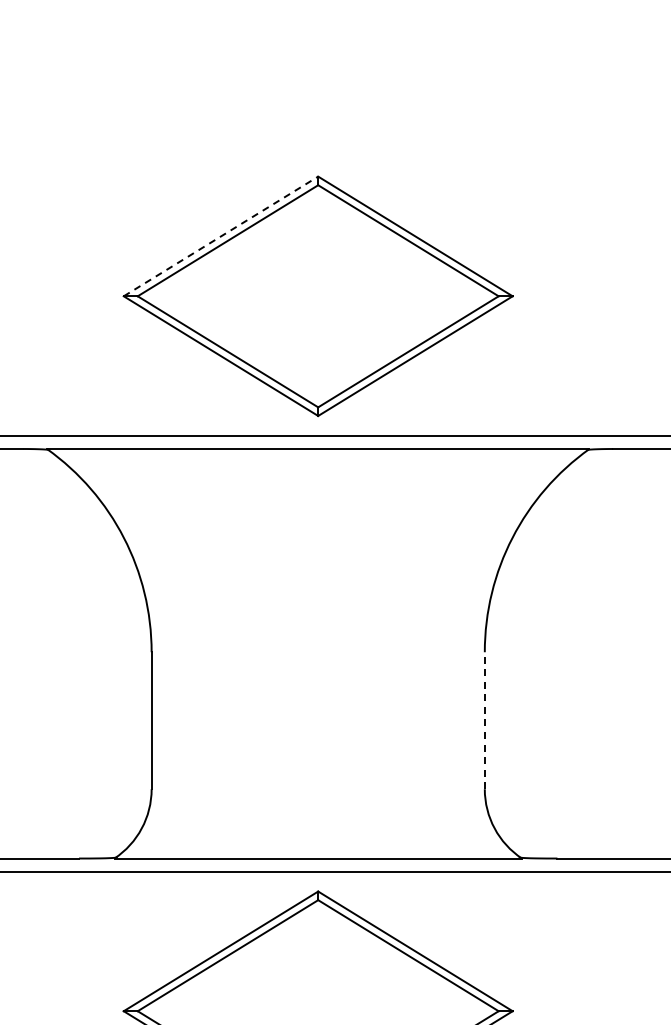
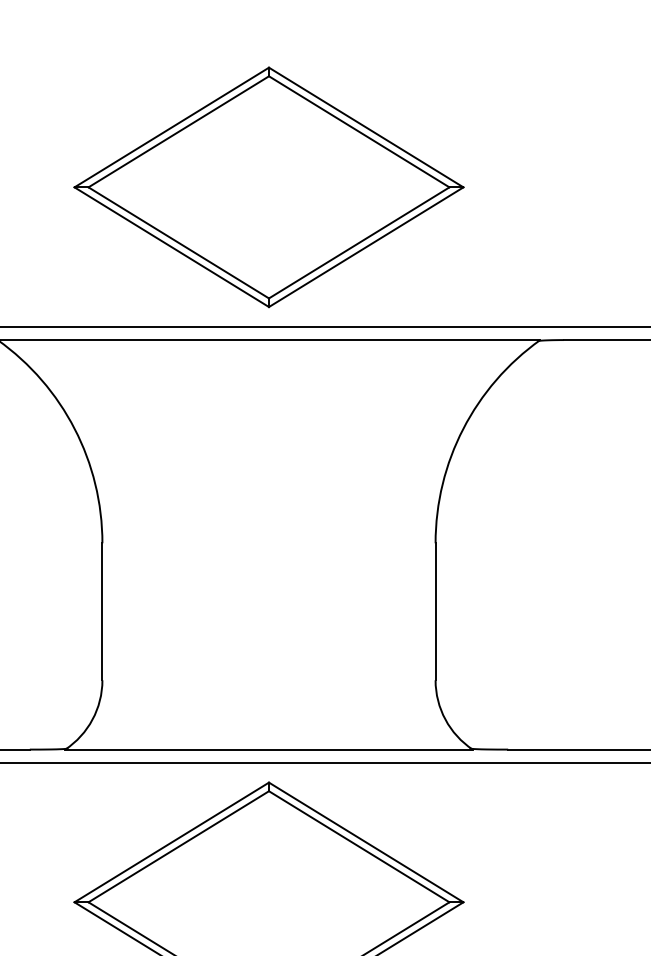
line: (221, 236) -> (172, 127), dashed -> solid
line: (484, 720) -> (435, 611), dashed -> solid

